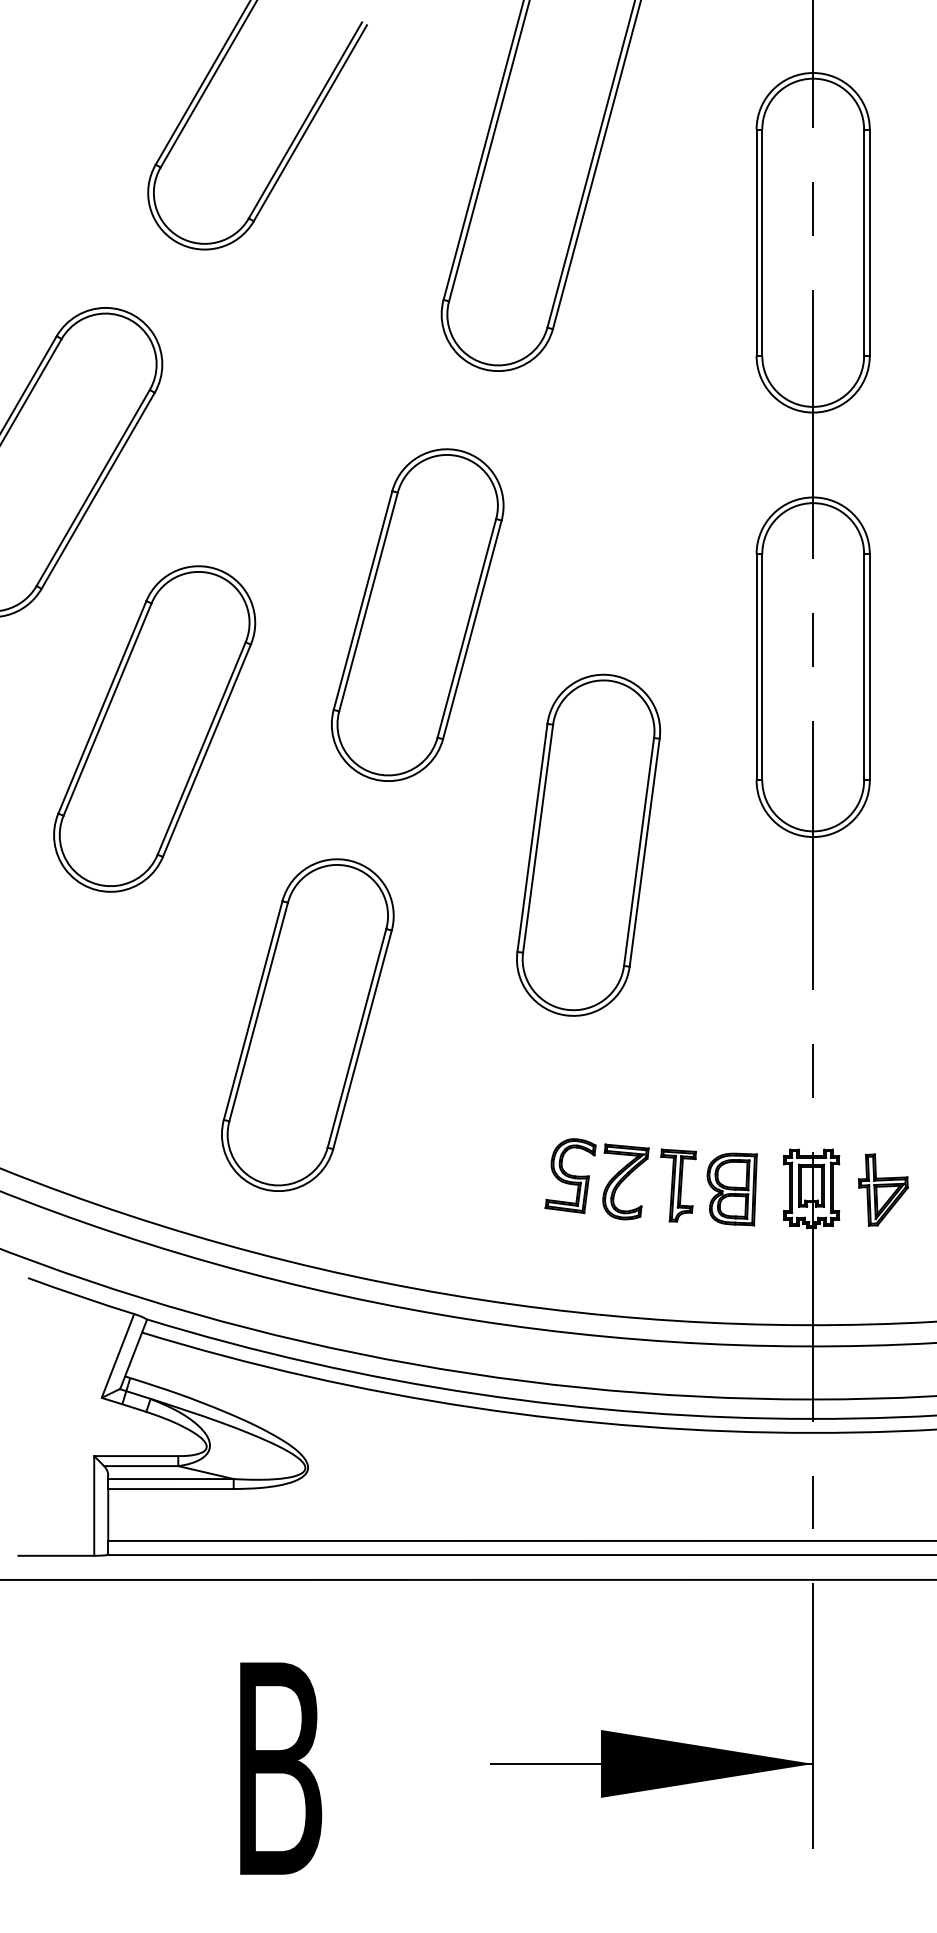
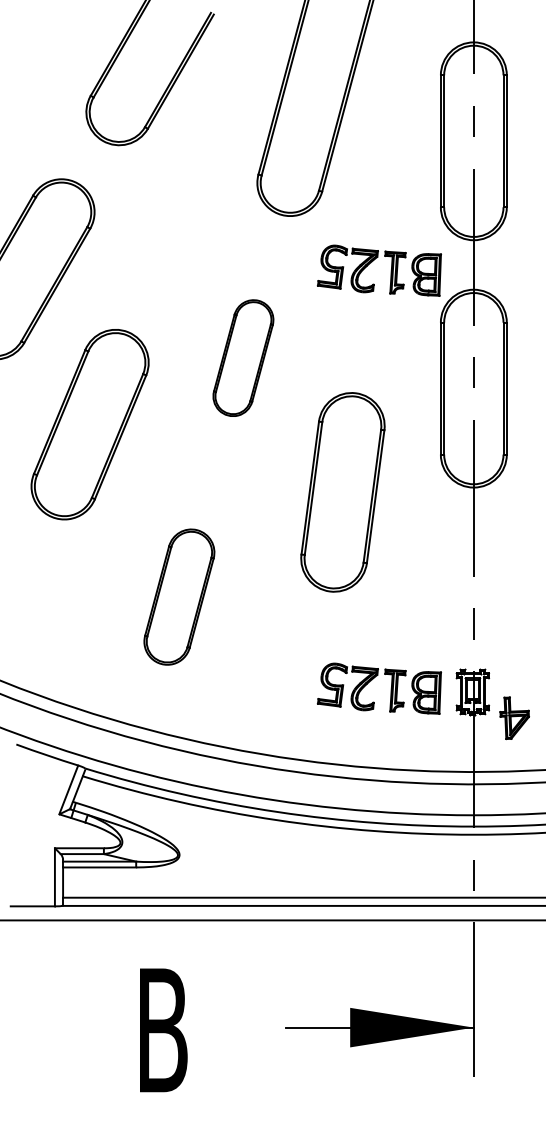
part: (639, 450) -> (372, 262), added
part: (417, 613) -> (243, 357), size x0.6
part: (308, 1023) -> (179, 596), size x0.7
part: (882, 1190) -> (514, 718), moved

